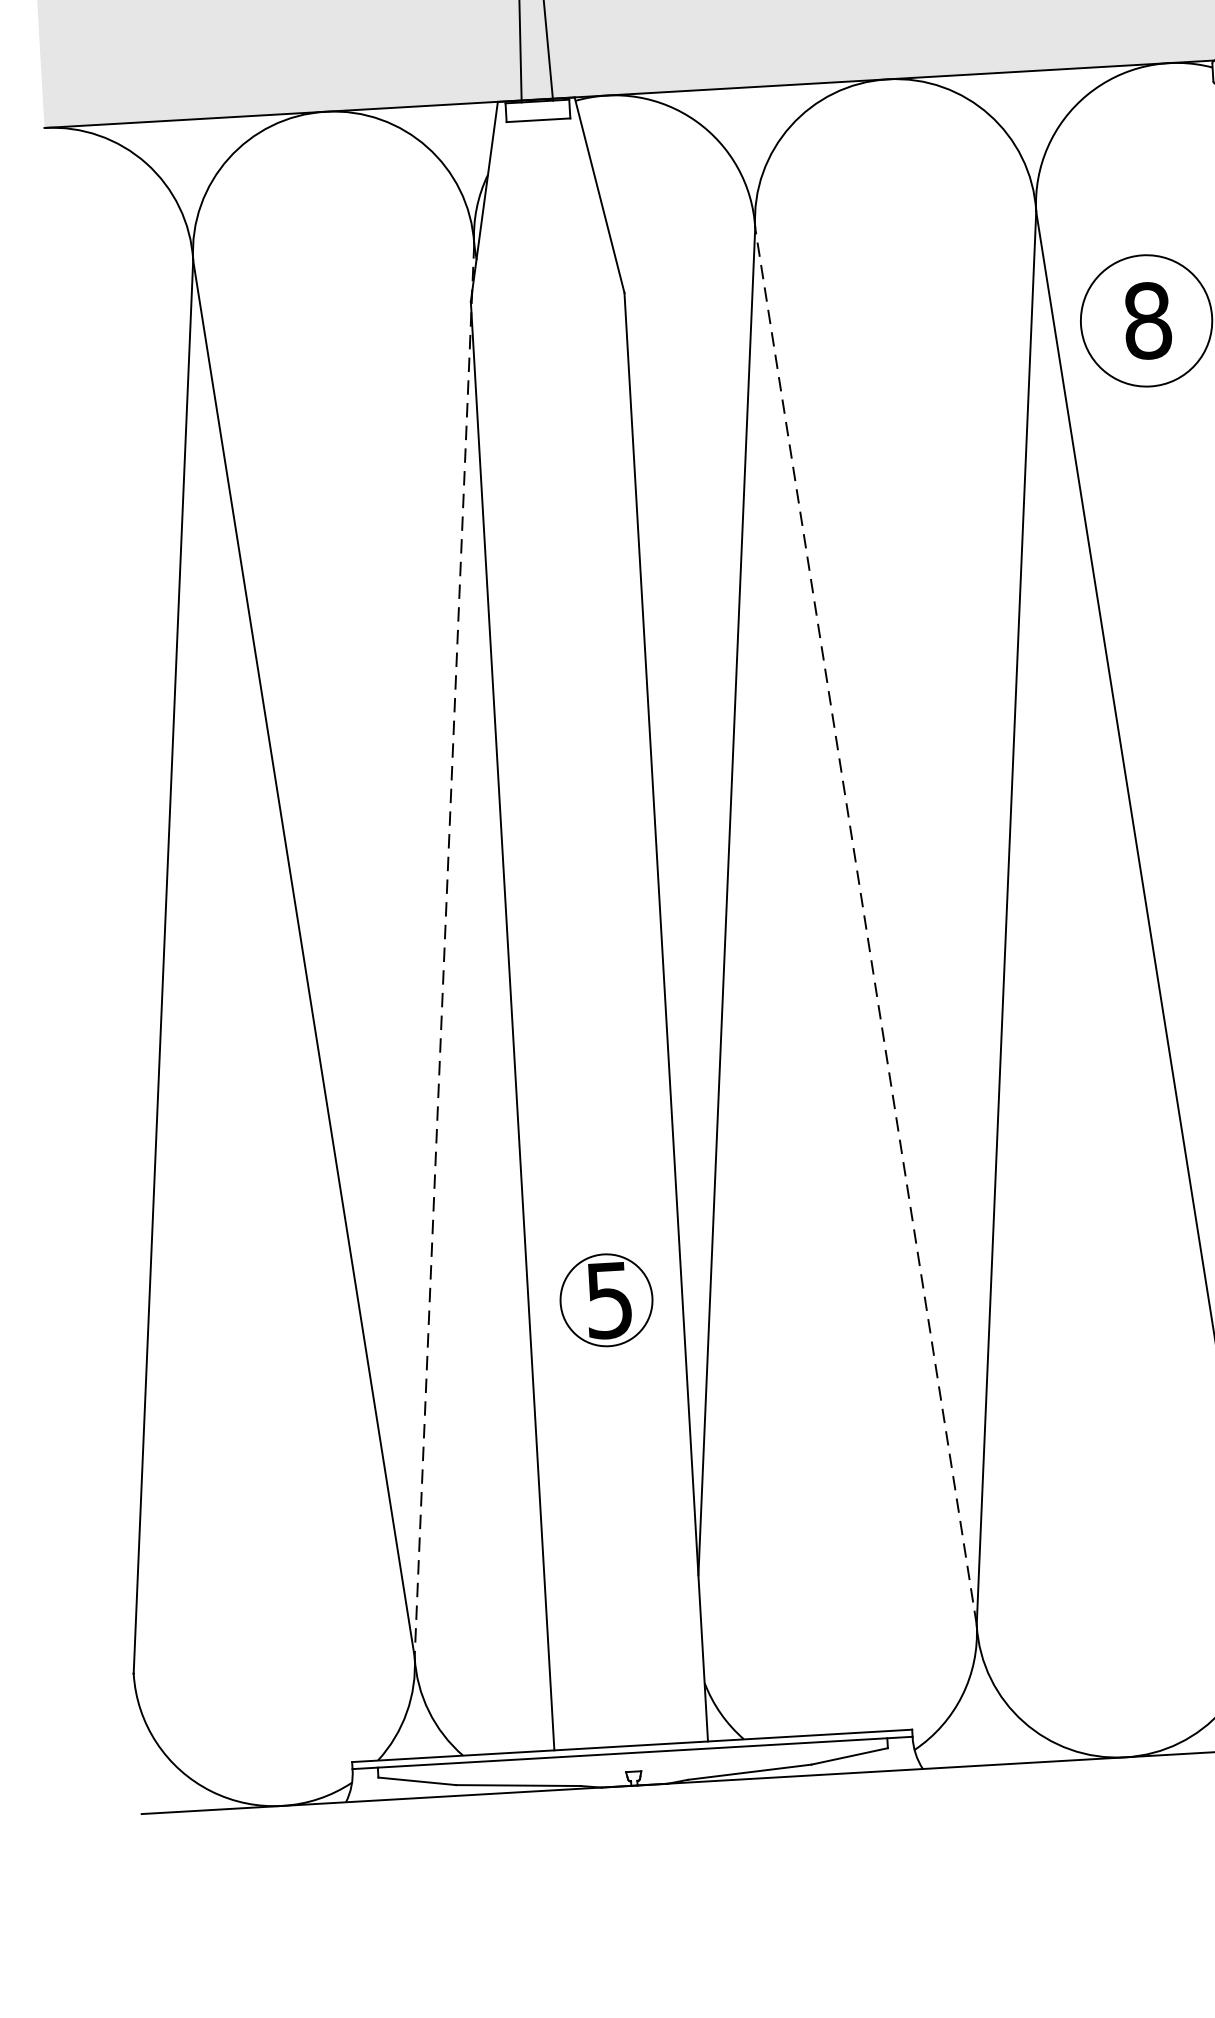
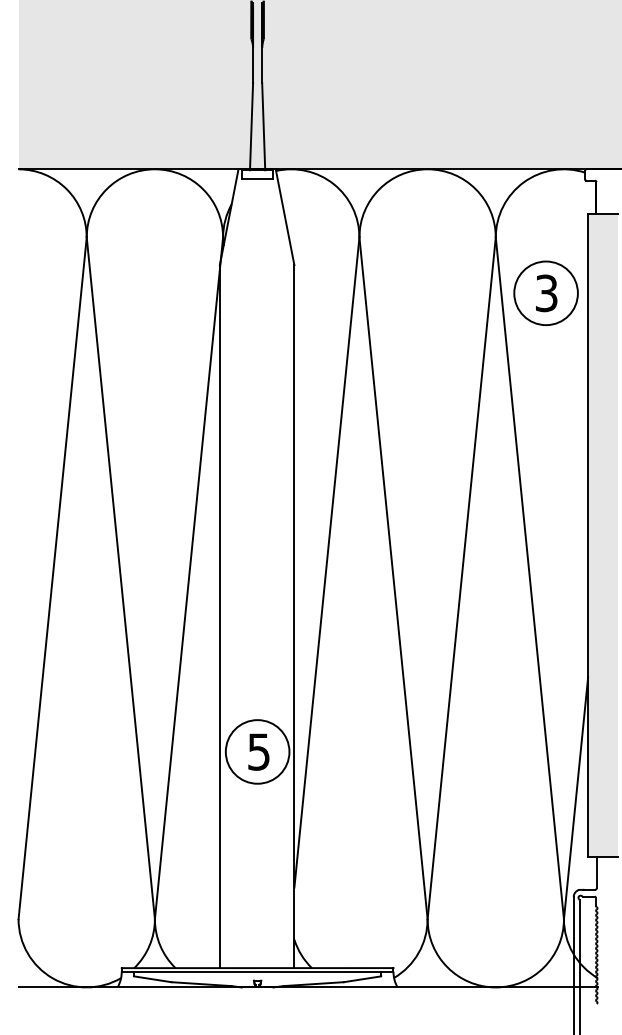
text: (1147, 321) -> (546, 293), 8 -> 3
line: (865, 926) -> (393, 578), dashed -> solid
line: (445, 950) -> (189, 578), dashed -> solid
circle: (606, 1299) -> (257, 751), size x1.43

